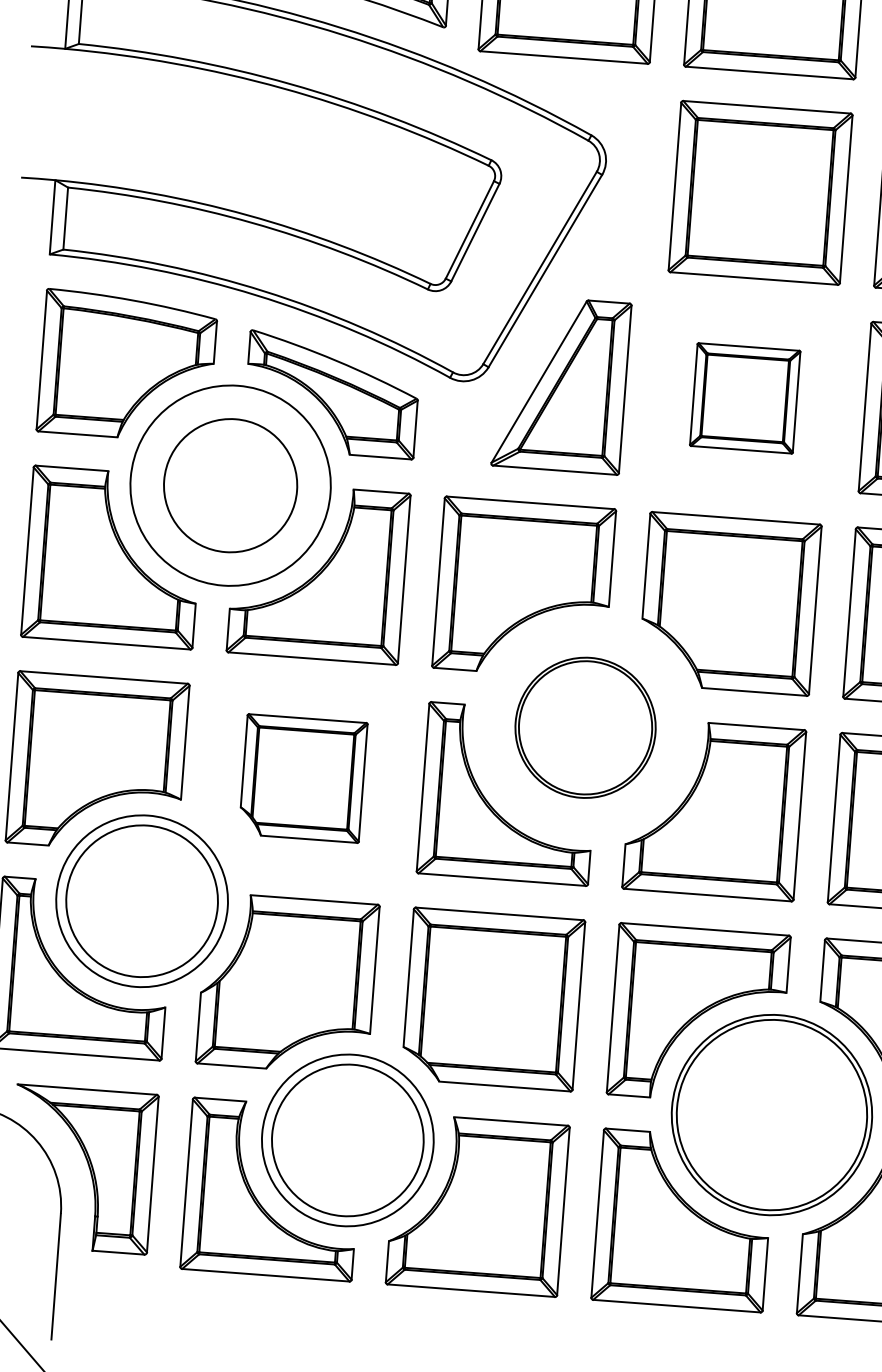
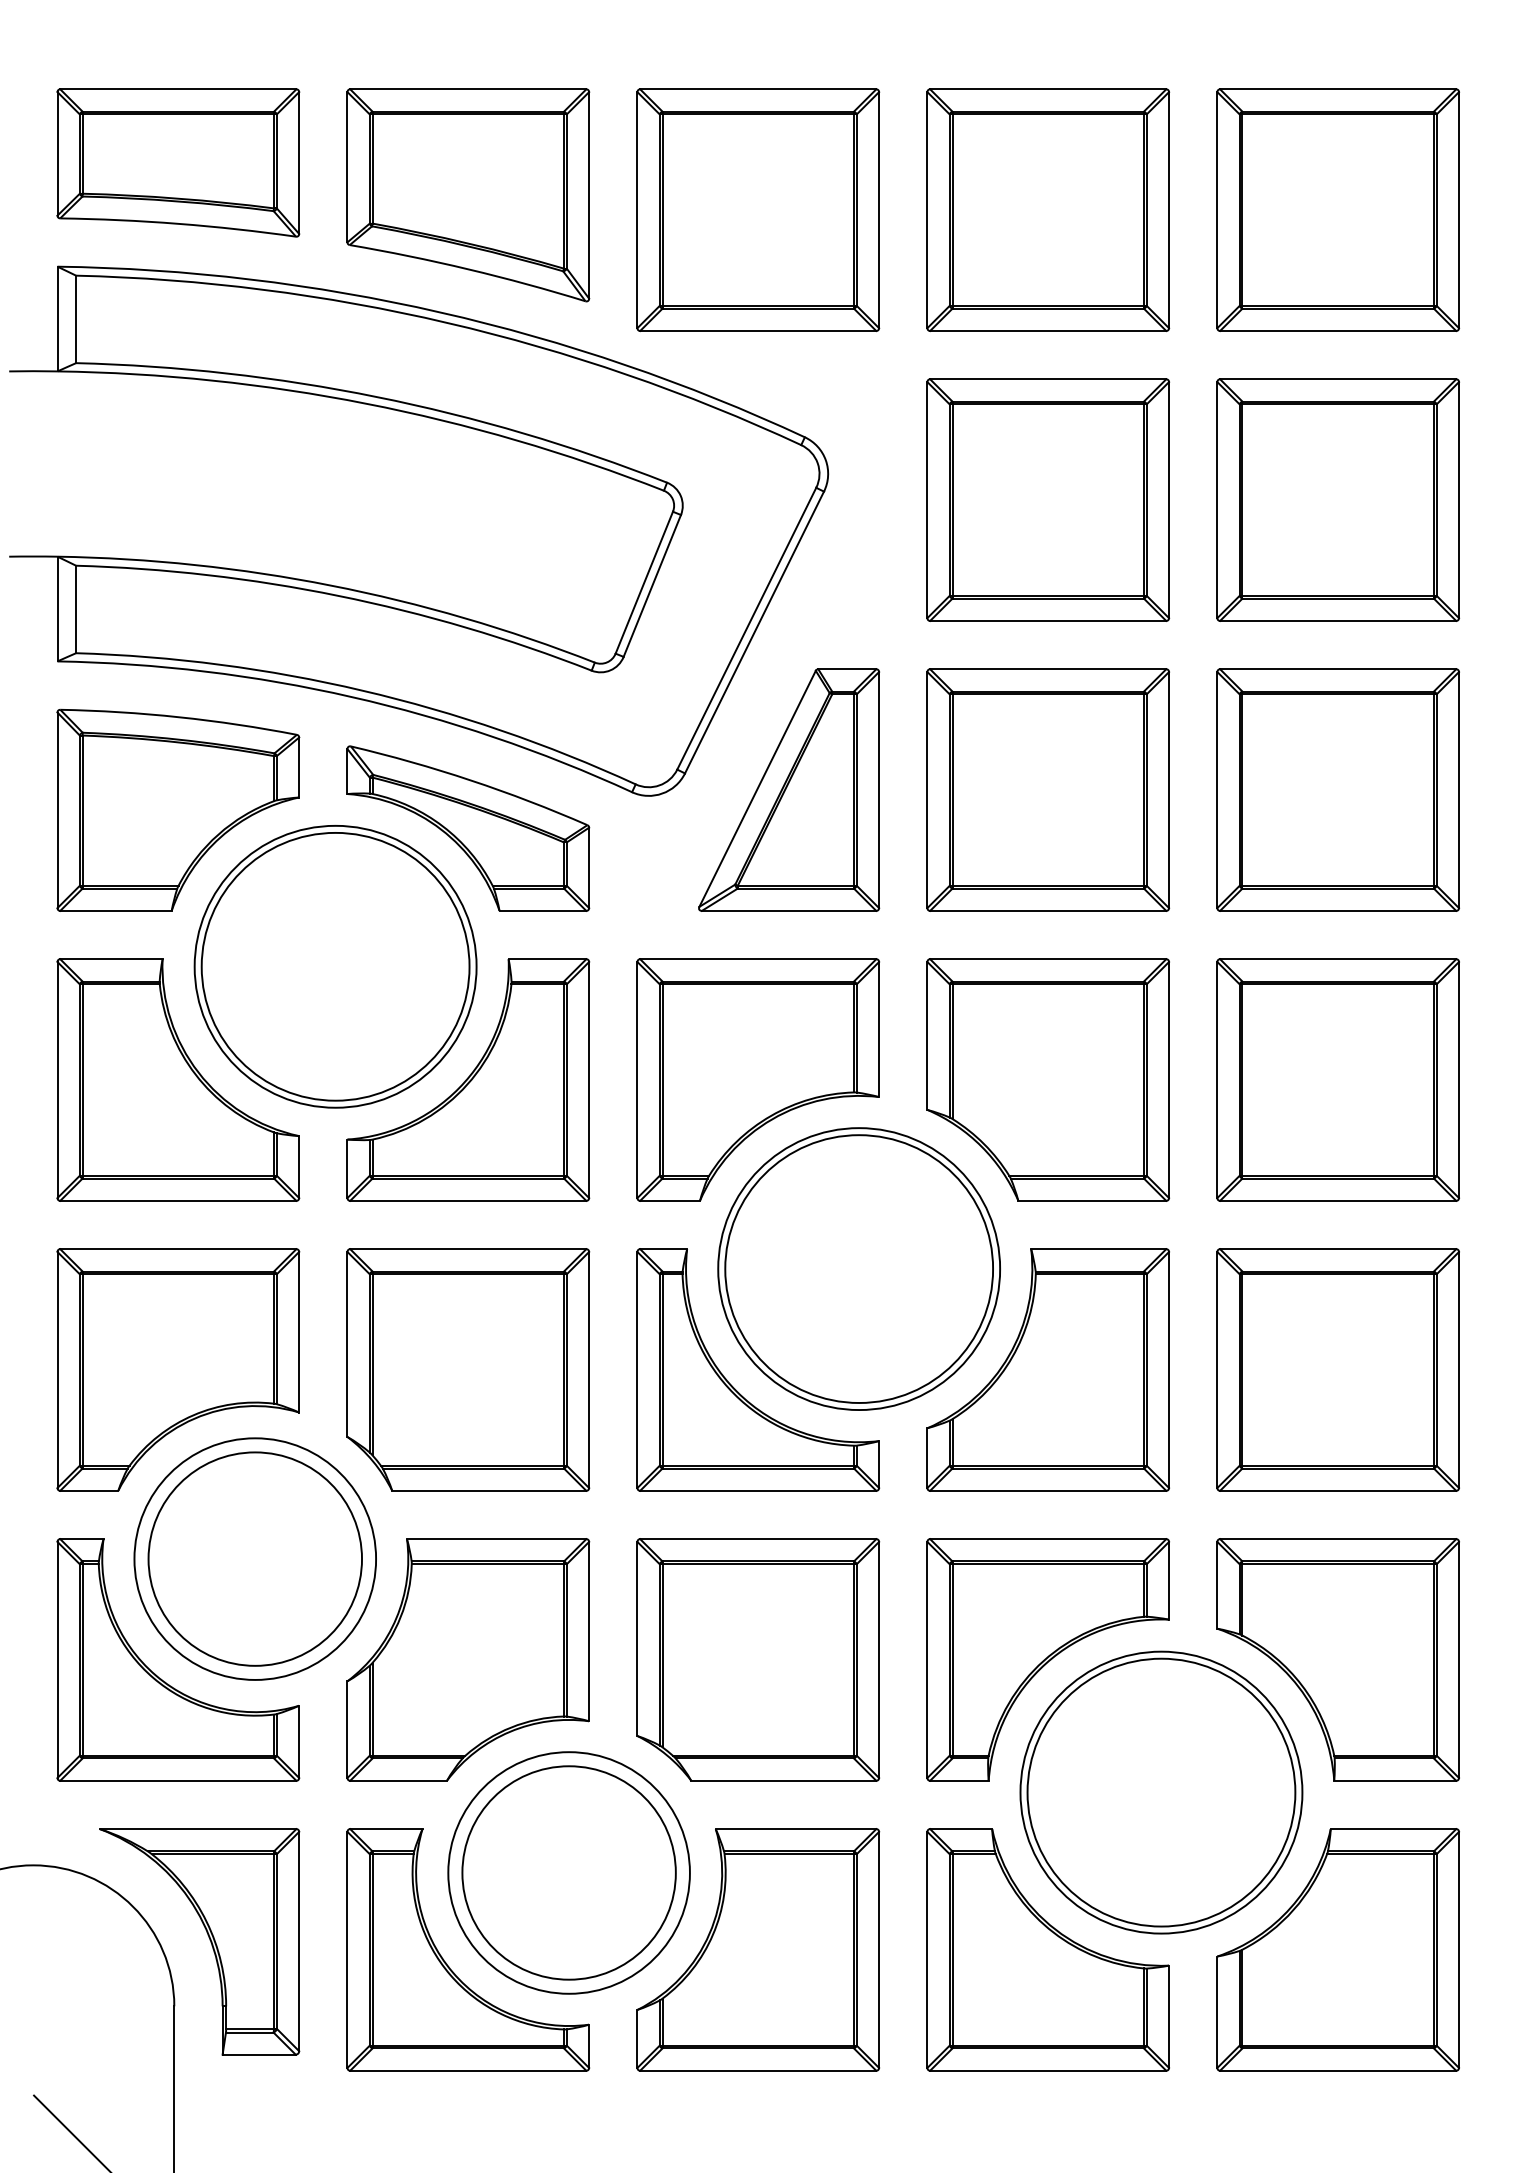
part: (745, 398) -> (1048, 789), size x1.67
circle: (230, 485) -> (335, 966), size x1.43
part: (585, 727) -> (858, 1268), size x1.43
part: (303, 778) -> (468, 1369), size x1.43

